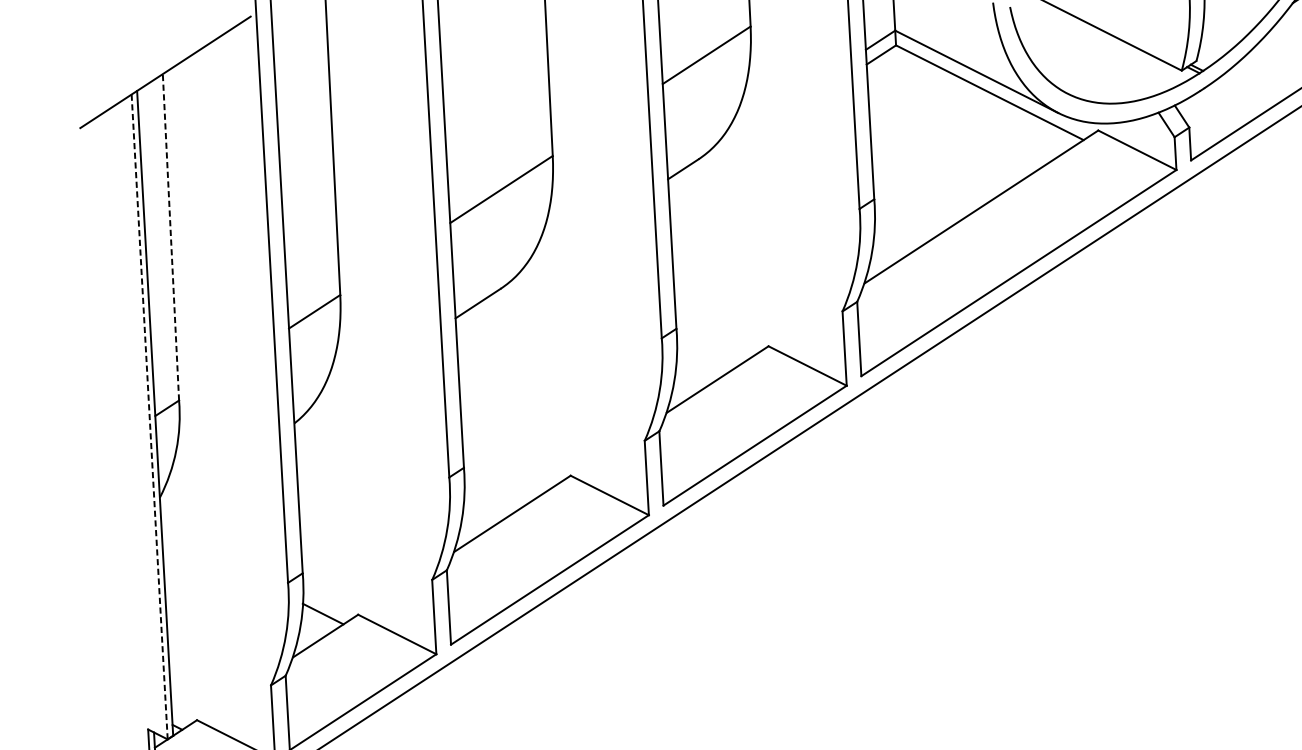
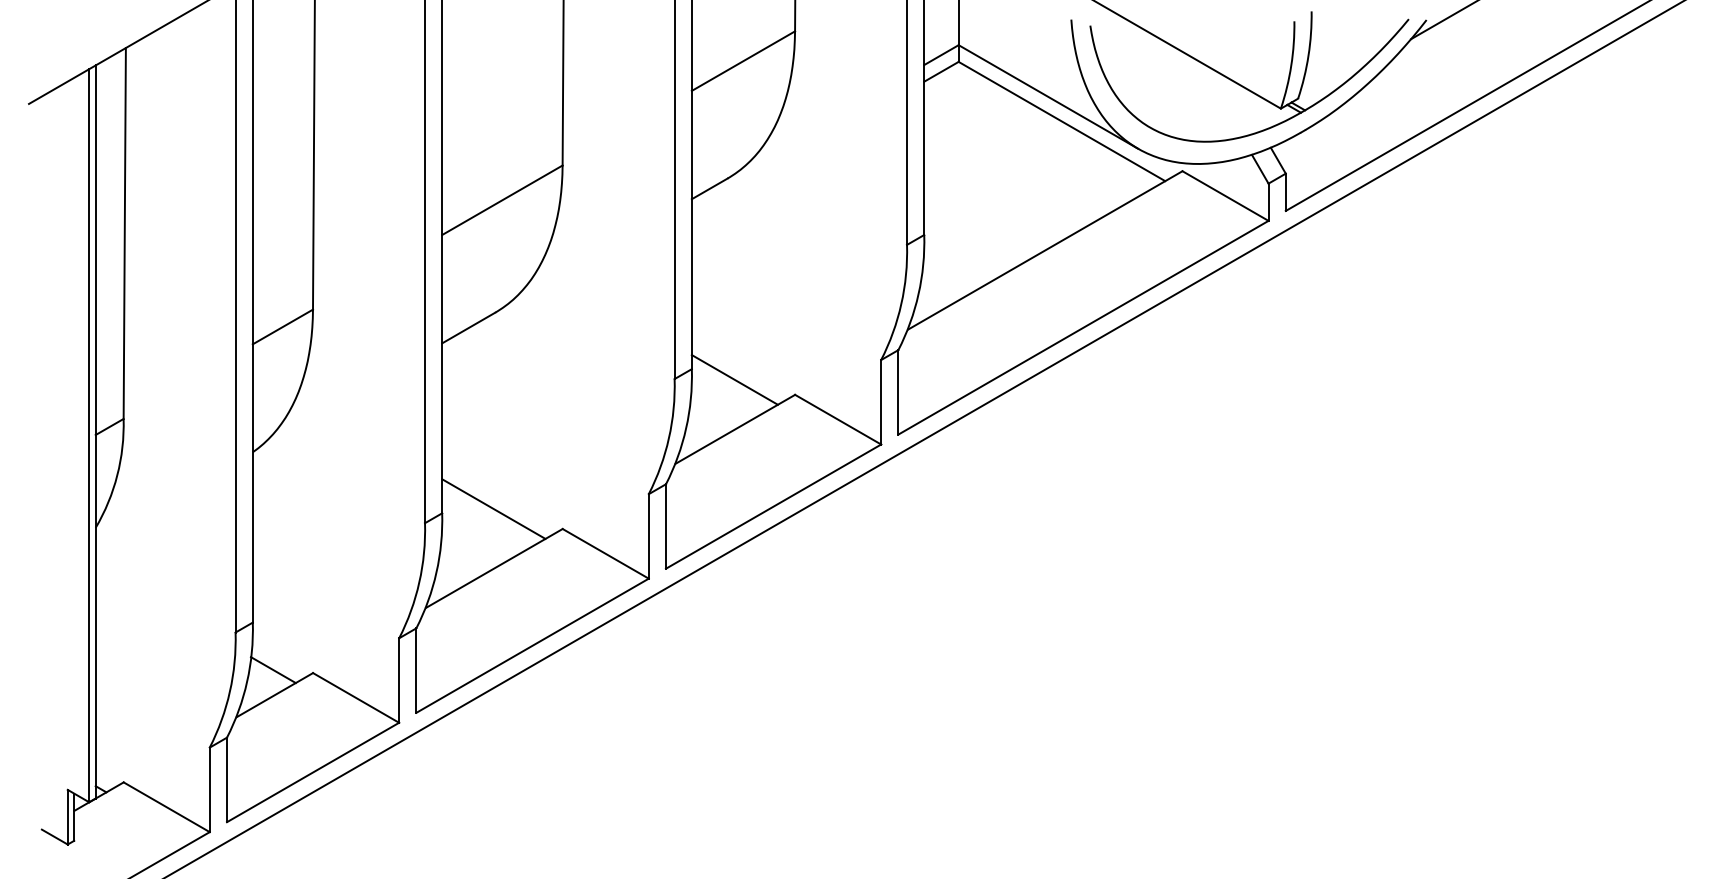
line: (170, 237) -> (124, 233), dashed -> solid
line: (714, 335) -> (734, 379), added
line: (149, 416) -> (89, 435), dashed -> solid
line: (508, 461) -> (493, 508), added

